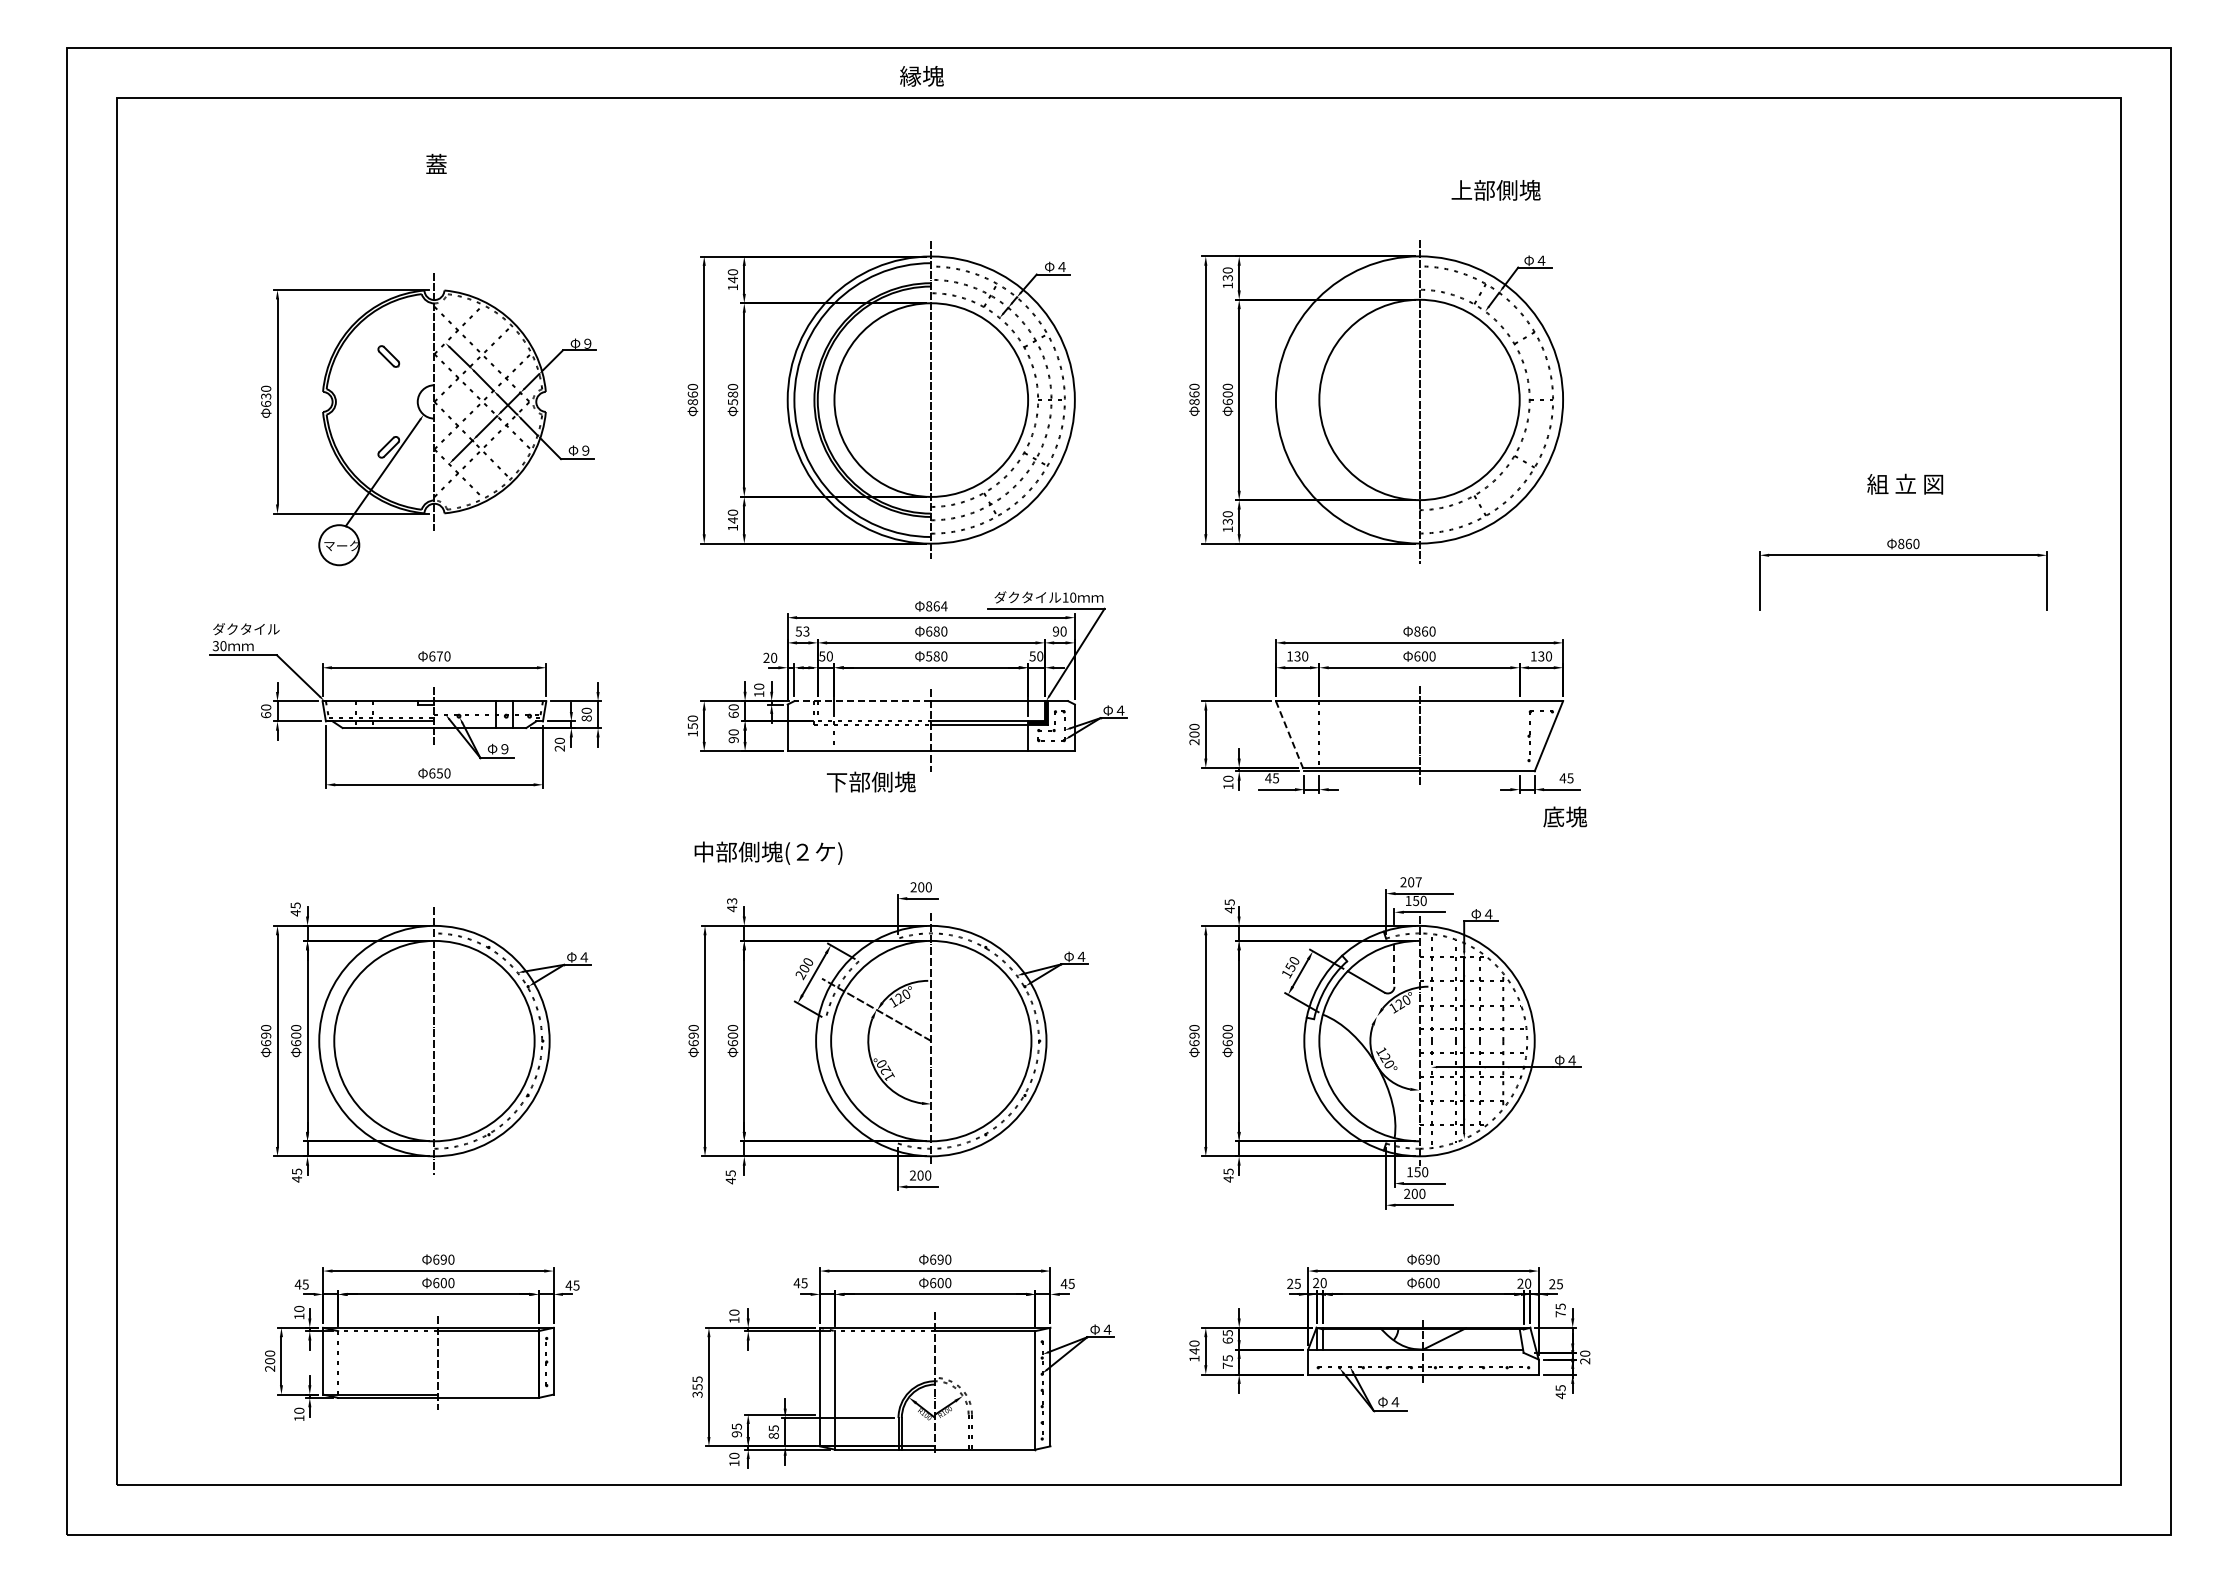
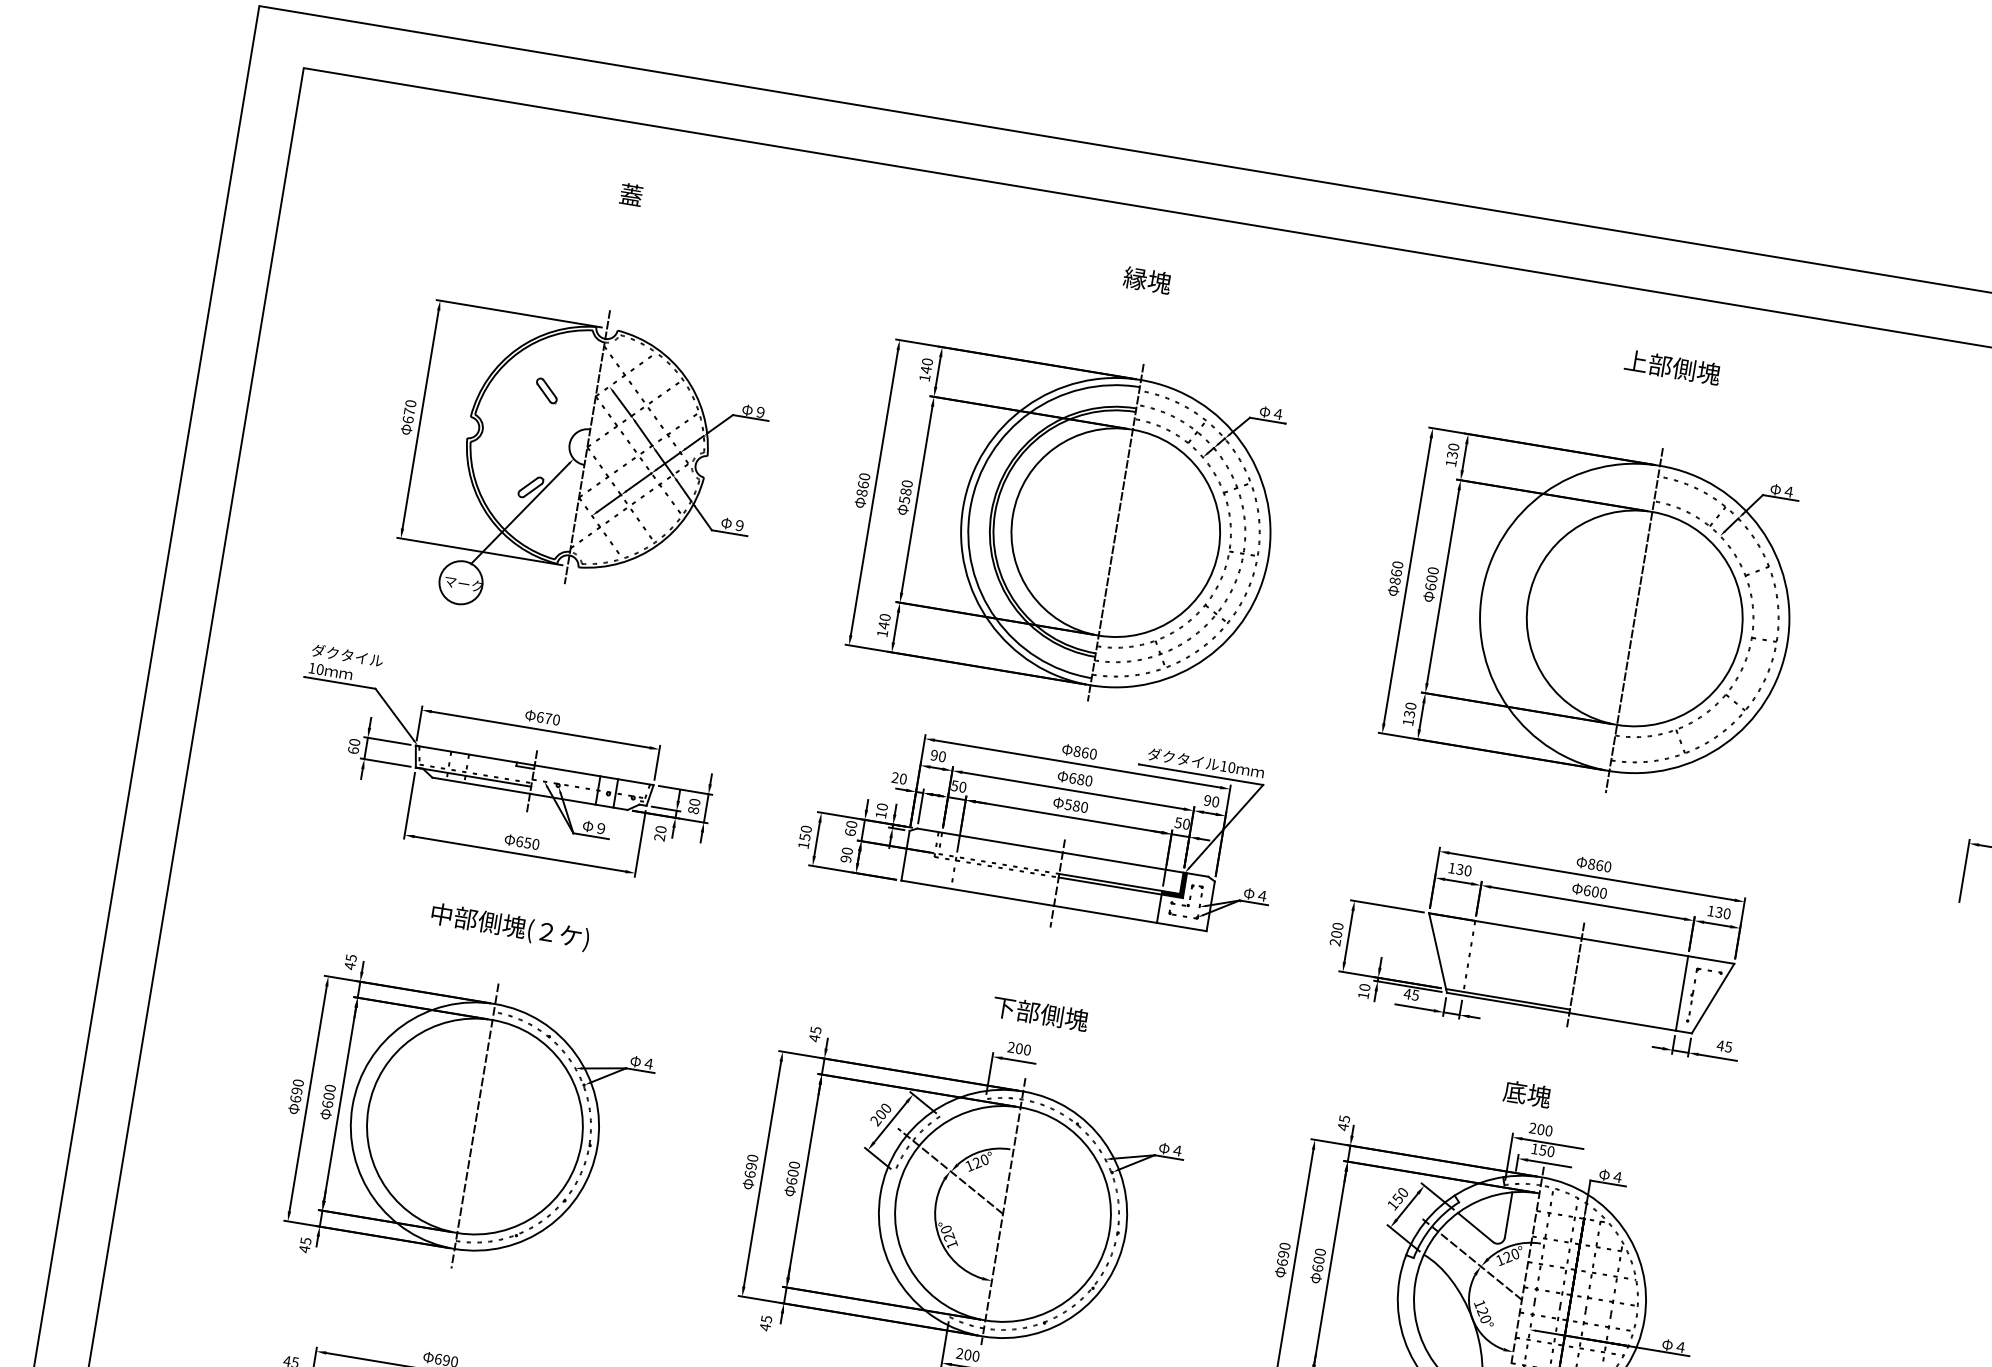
text: (921, 76) -> (1146, 280), moved
text: (1495, 190) -> (1671, 367), moved
text: (266, 396) -> (409, 411), 630 -> 670
text: (944, 606) -> (1093, 754), 864 -> 860
text: (802, 631) -> (938, 755), 53 -> 90
text: (215, 646) -> (311, 668), 30 -> 10
line: (862, 701) -> (989, 840), dashed -> solid
line: (1290, 736) -> (1438, 953), dashed -> solid
line: (1519, 736) -> (1681, 993), added
text: (871, 781) -> (1040, 1013), moved
text: (1564, 816) -> (1526, 1093), moved
text: (768, 852) -> (510, 926), moved
text: (1418, 882) -> (1548, 1131), 207 -> 200
text: (731, 900) -> (815, 1029), 43 -> 45
line: (1394, 965) -> (1508, 1215), dashed -> solid
line: (1366, 1010) -> (1470, 1258), added

